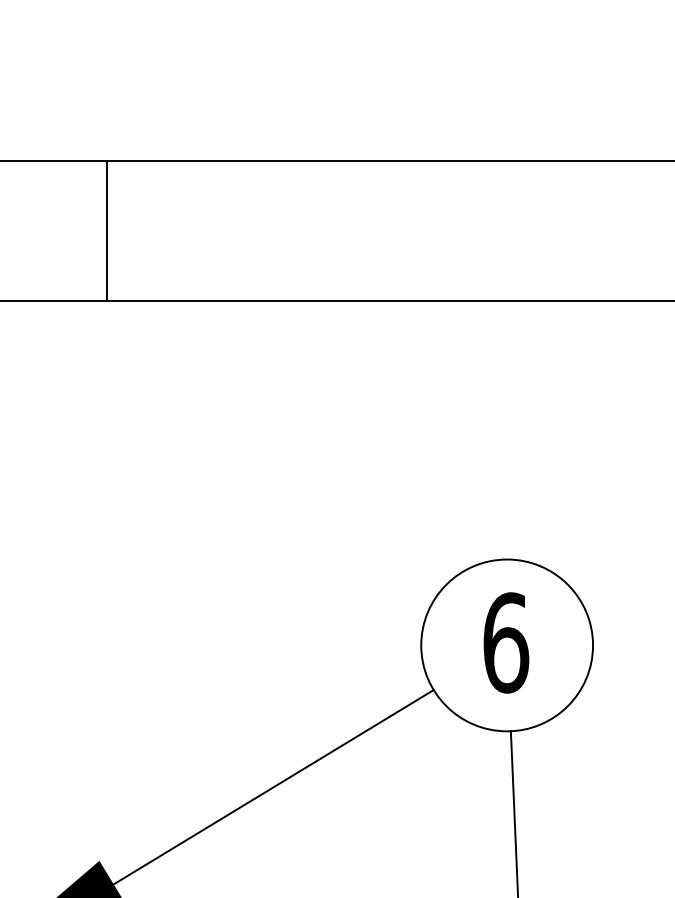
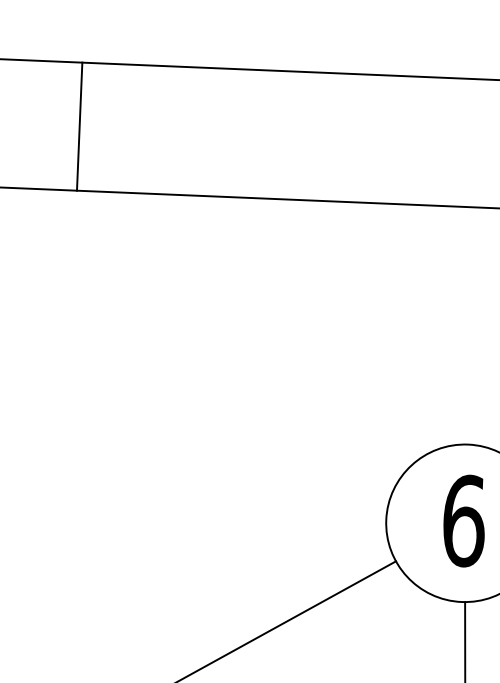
line: (107, 230) -> (79, 126), moved

